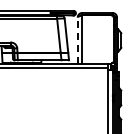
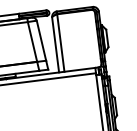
line: (77, 40) -> (55, 44), dashed -> solid

